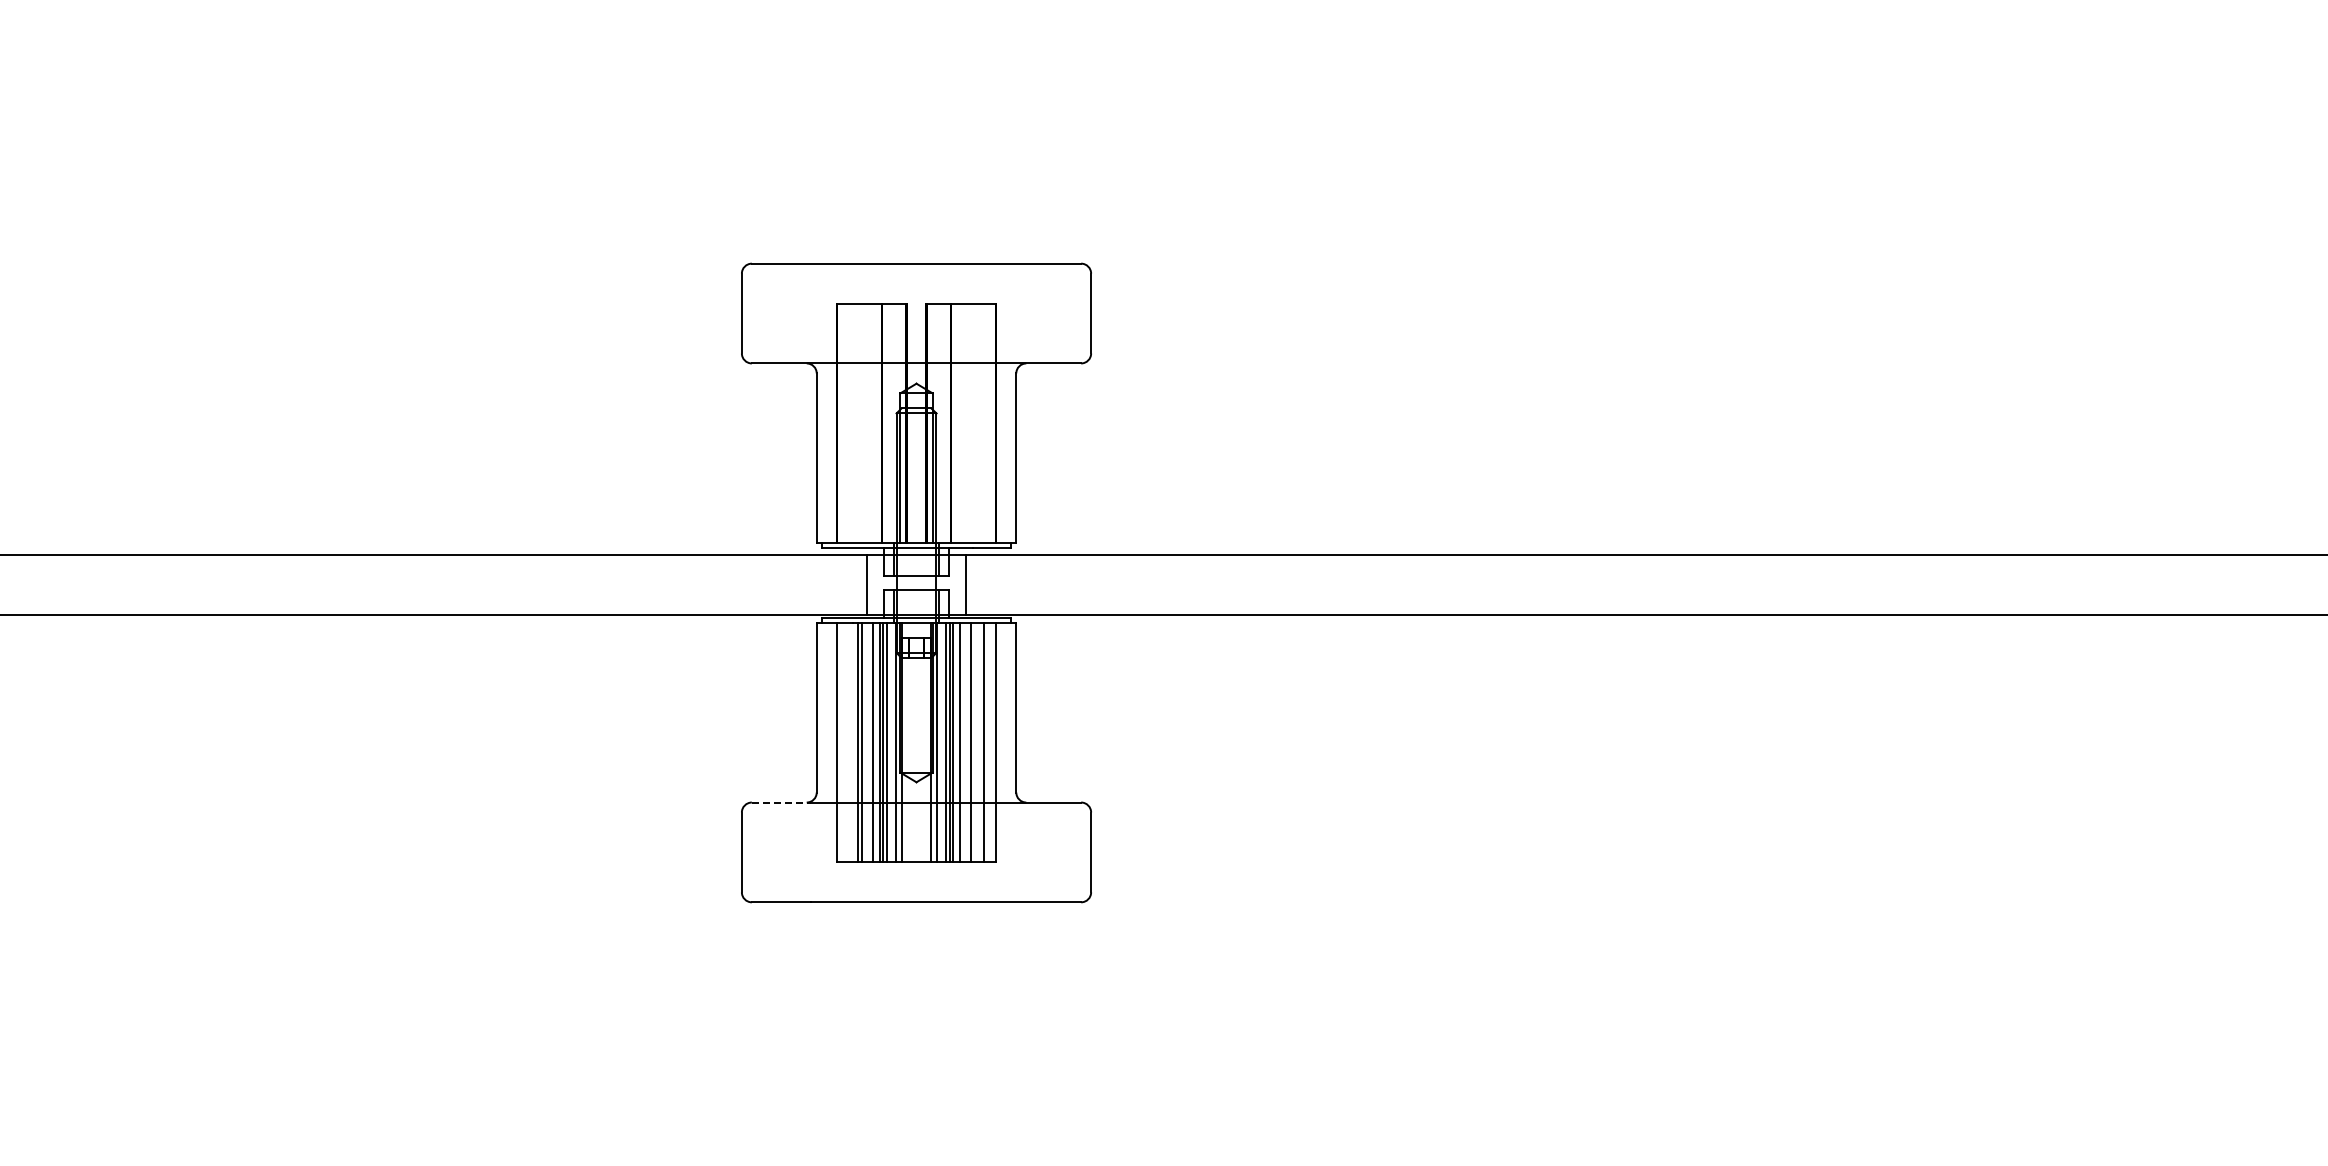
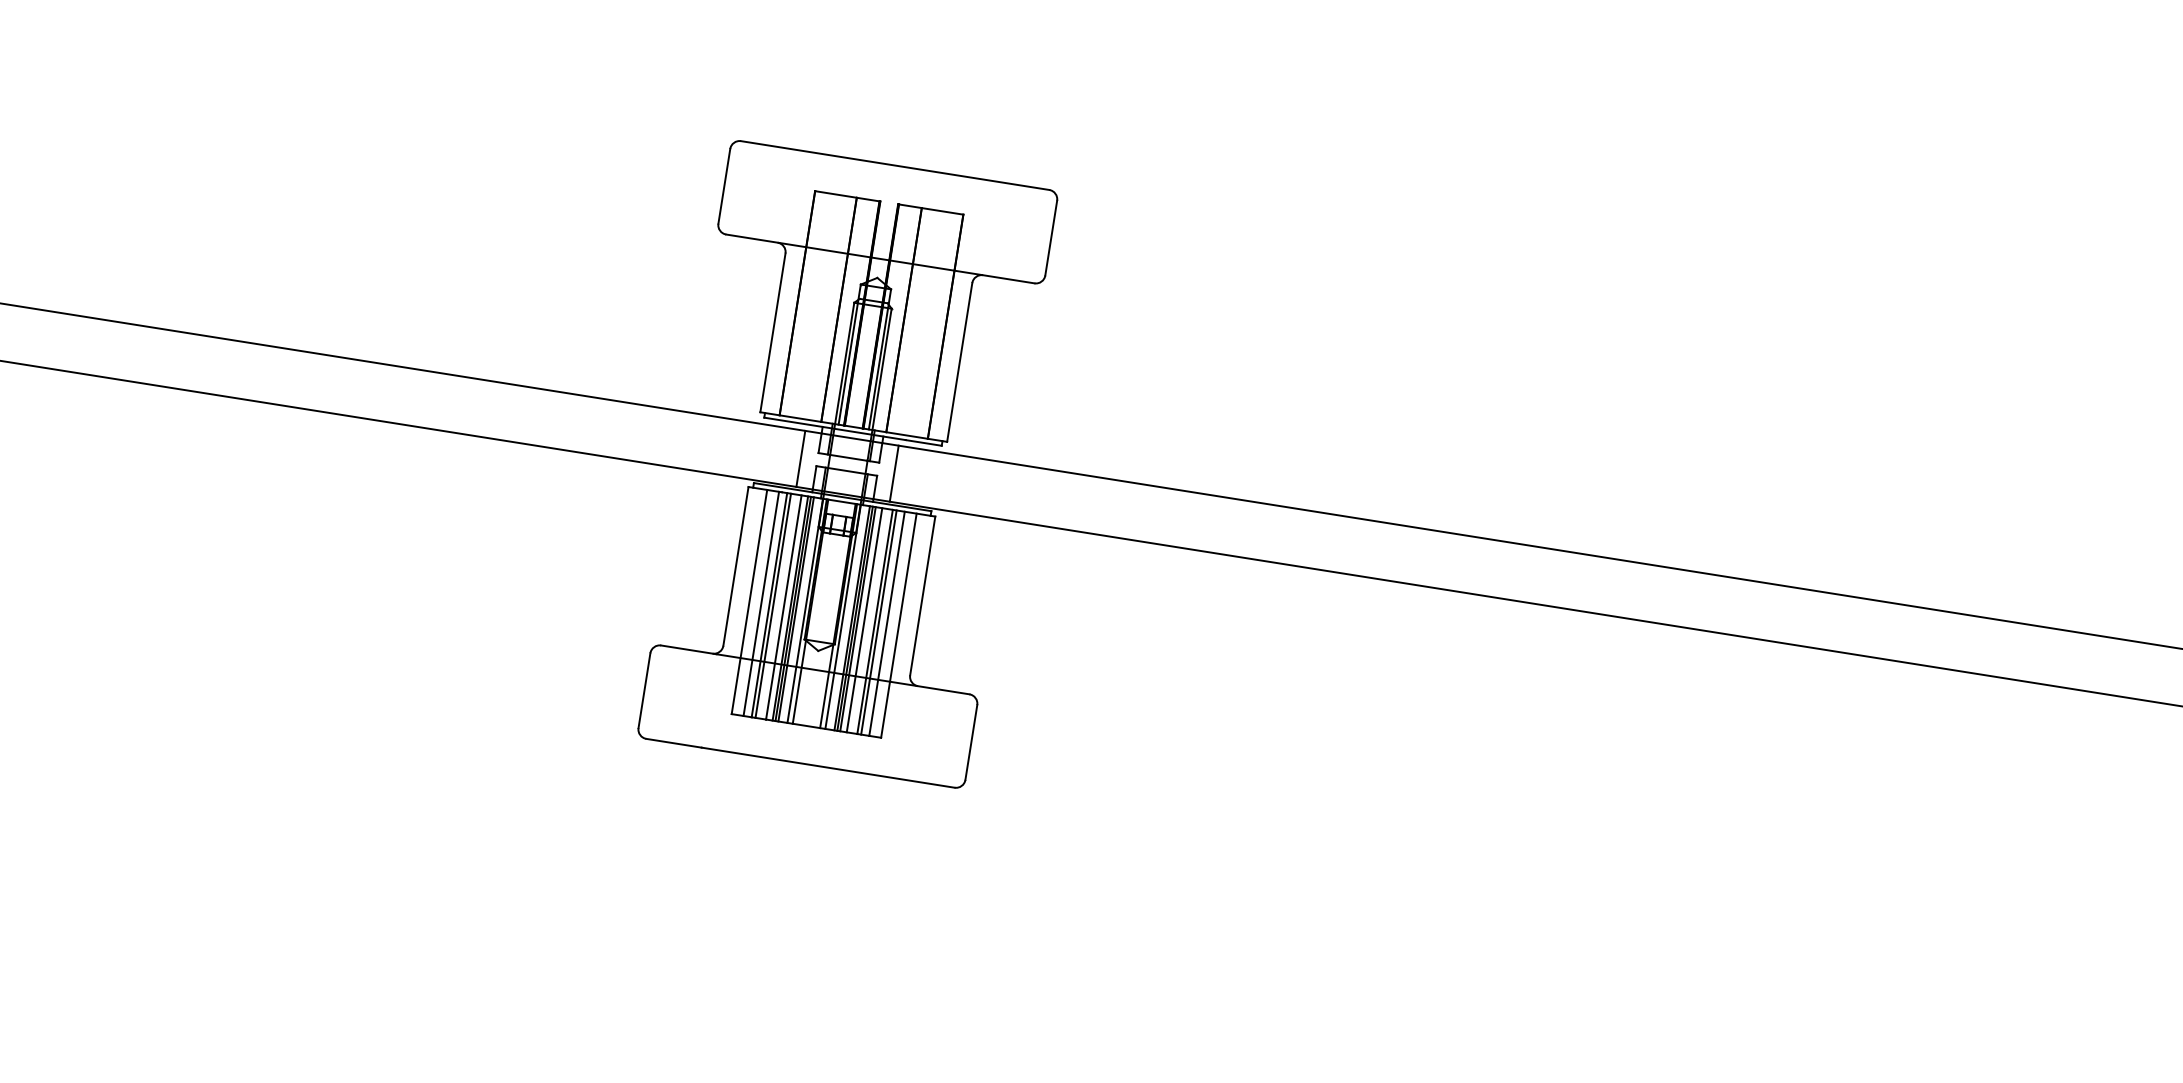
line: (849, 742) -> (761, 603), added
line: (975, 742) -> (879, 622), added
line: (781, 802) -> (688, 649), dashed -> solid

